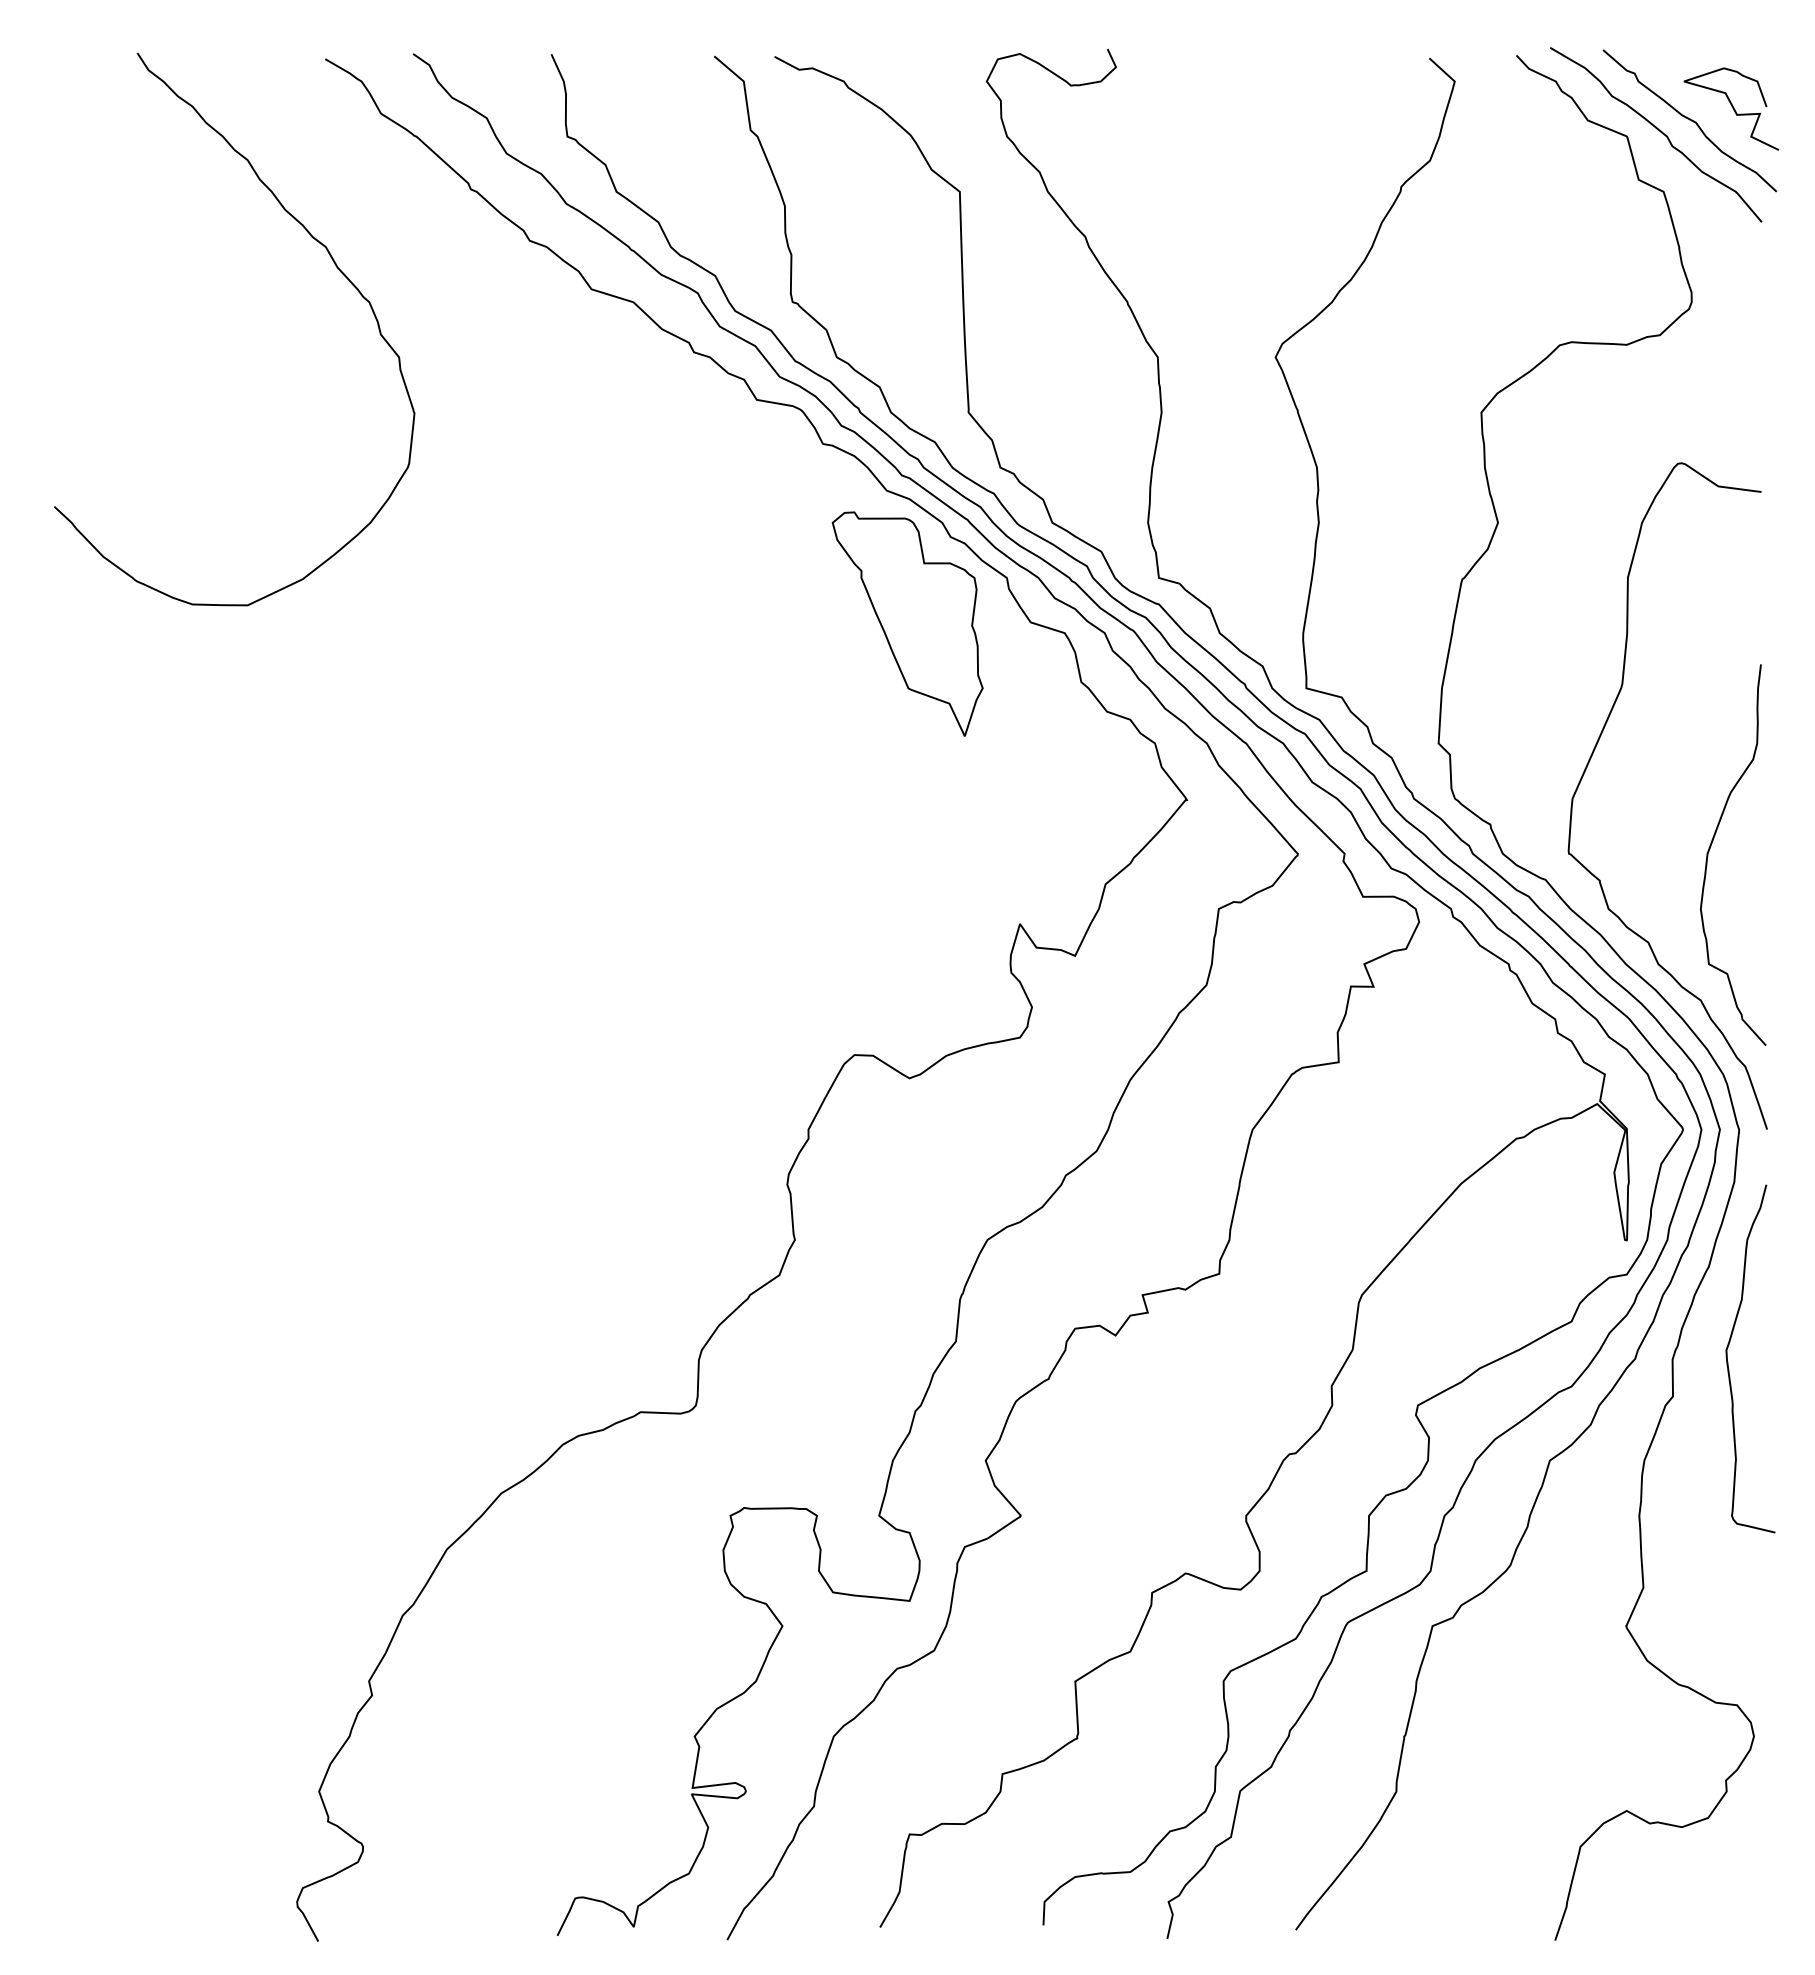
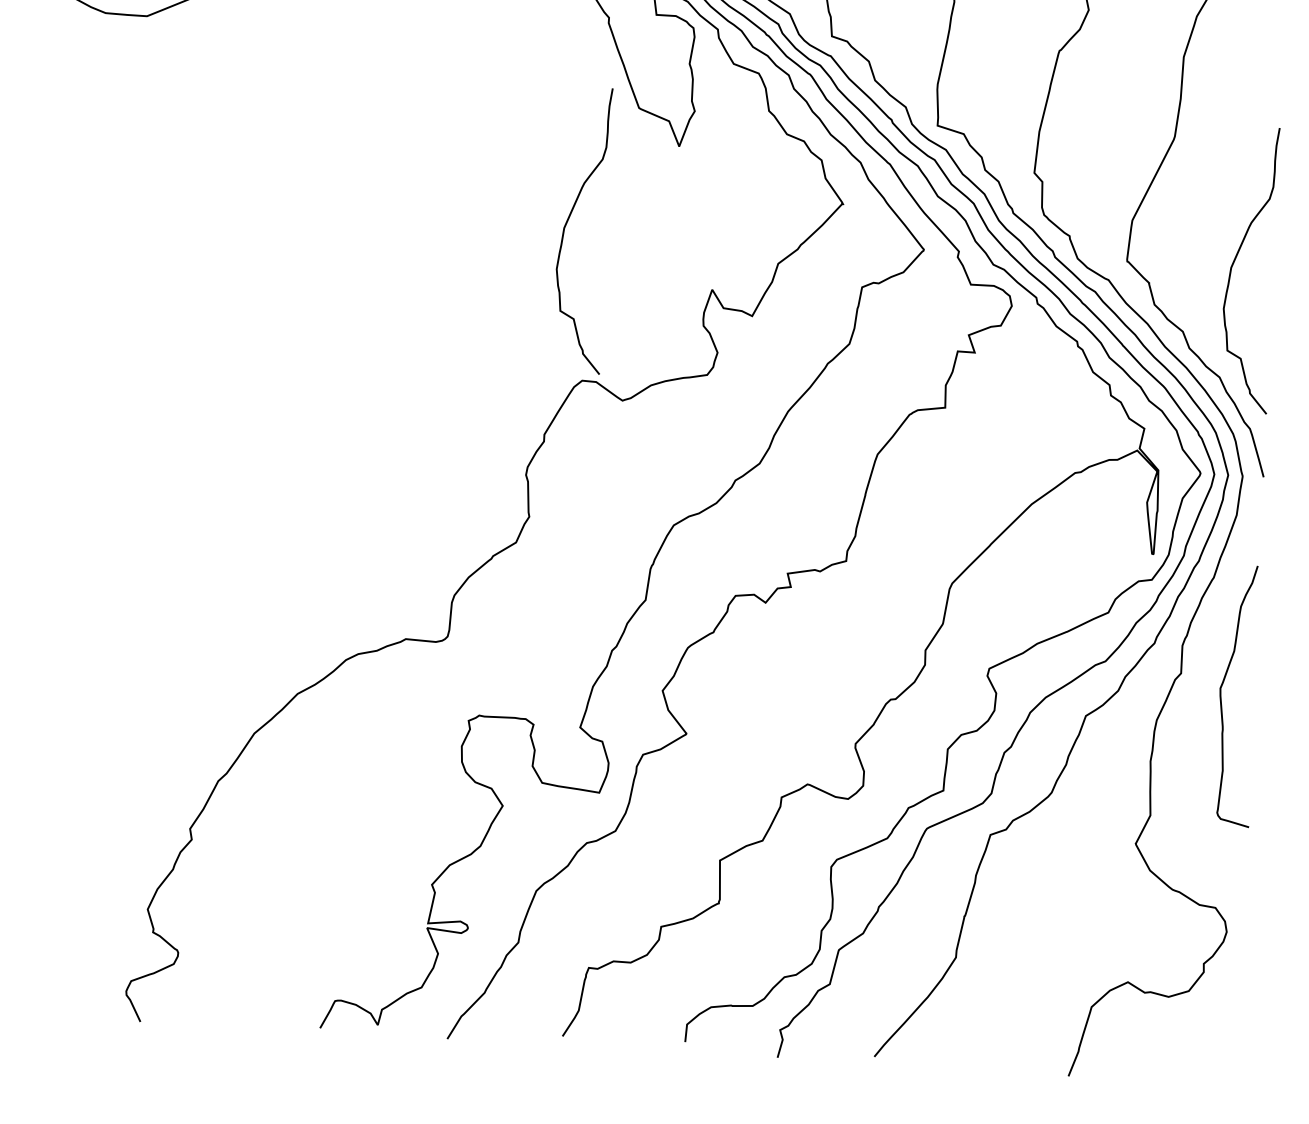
curve: (822, 846) -> (567, 222), added
curve: (1728, 1361) -> (1221, 696), moved

